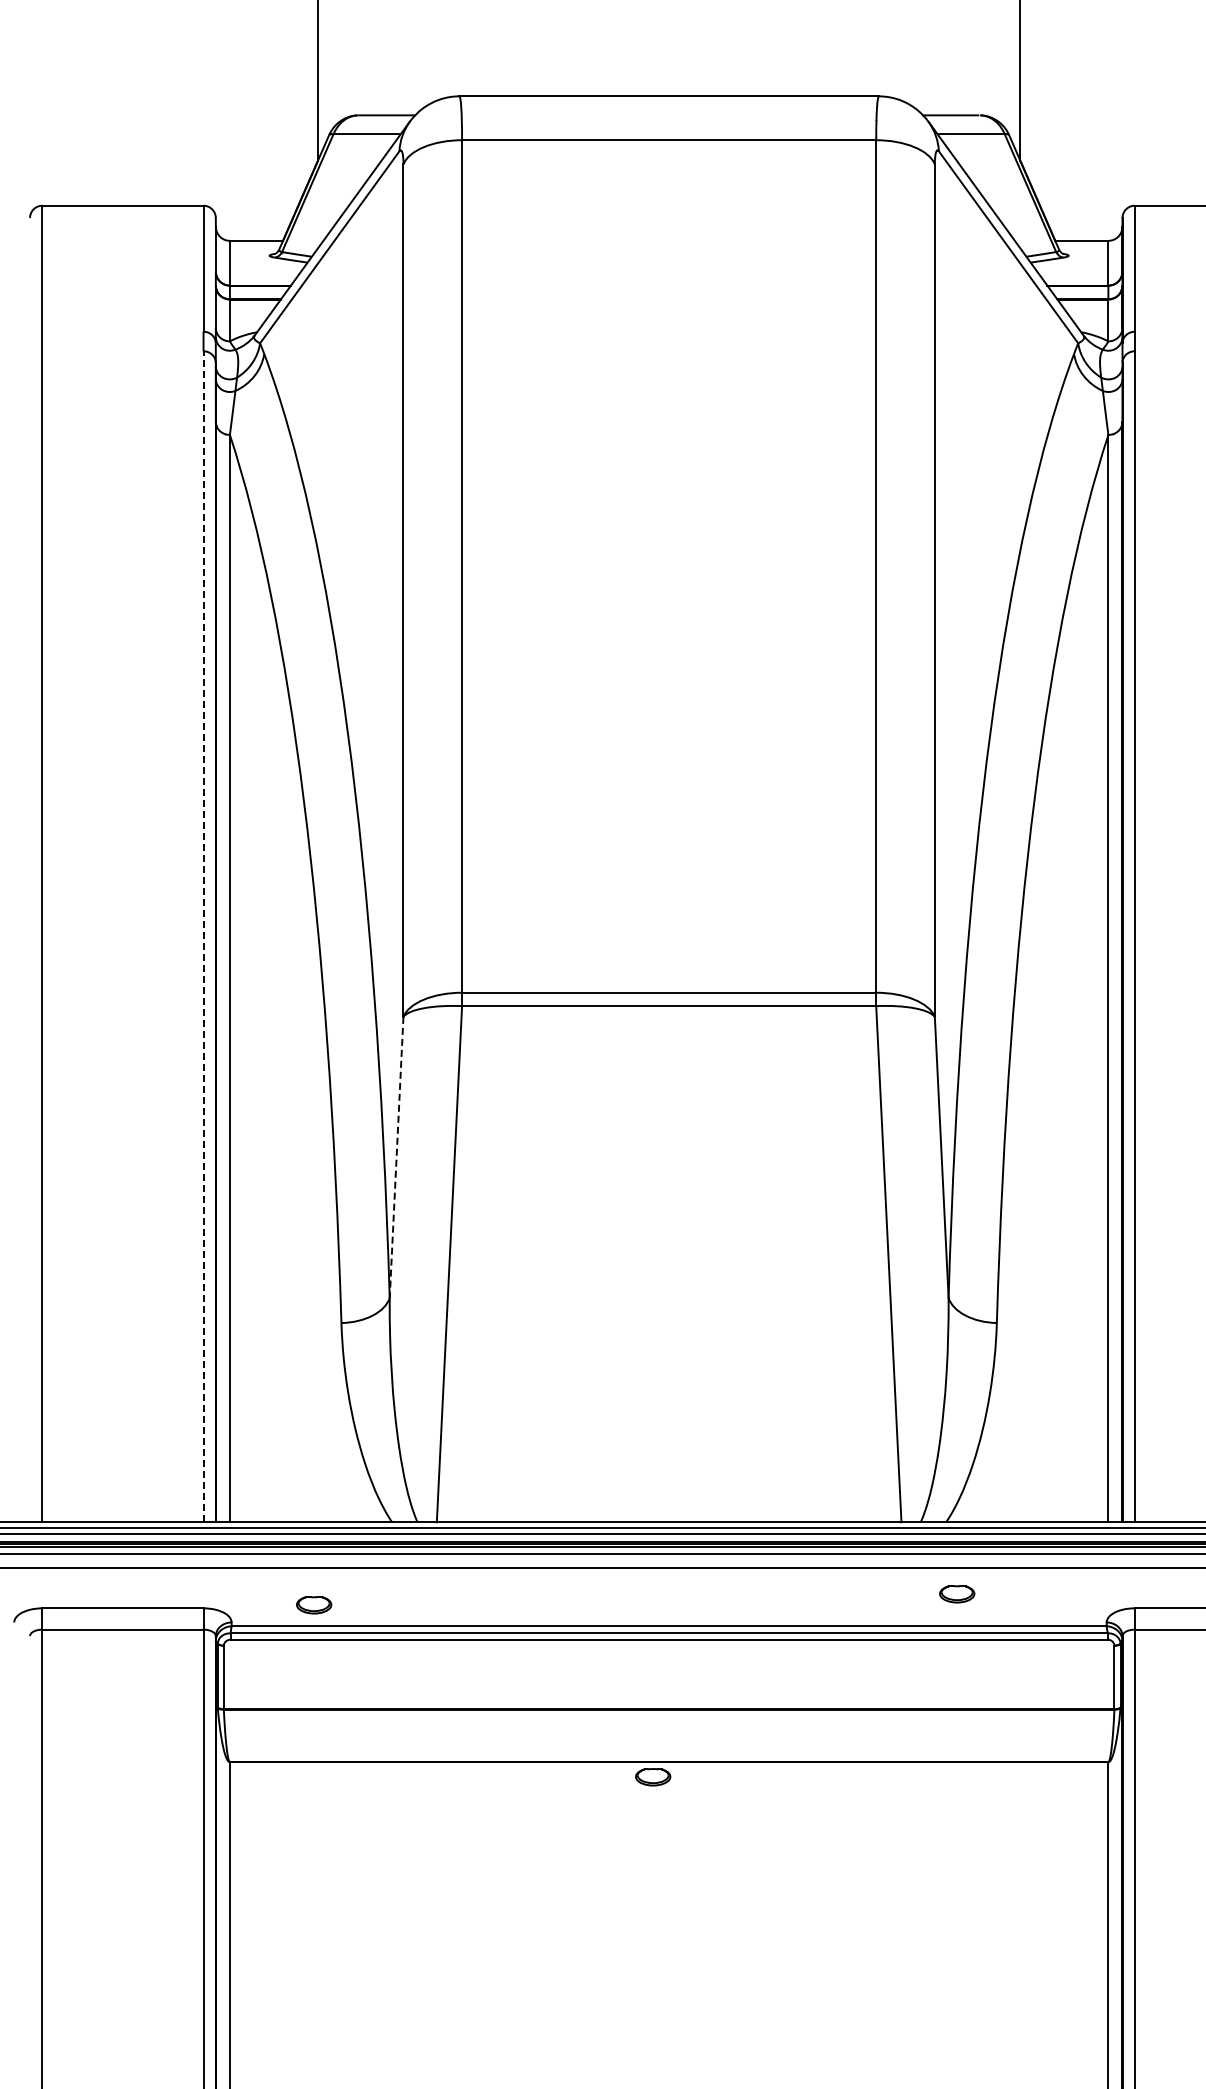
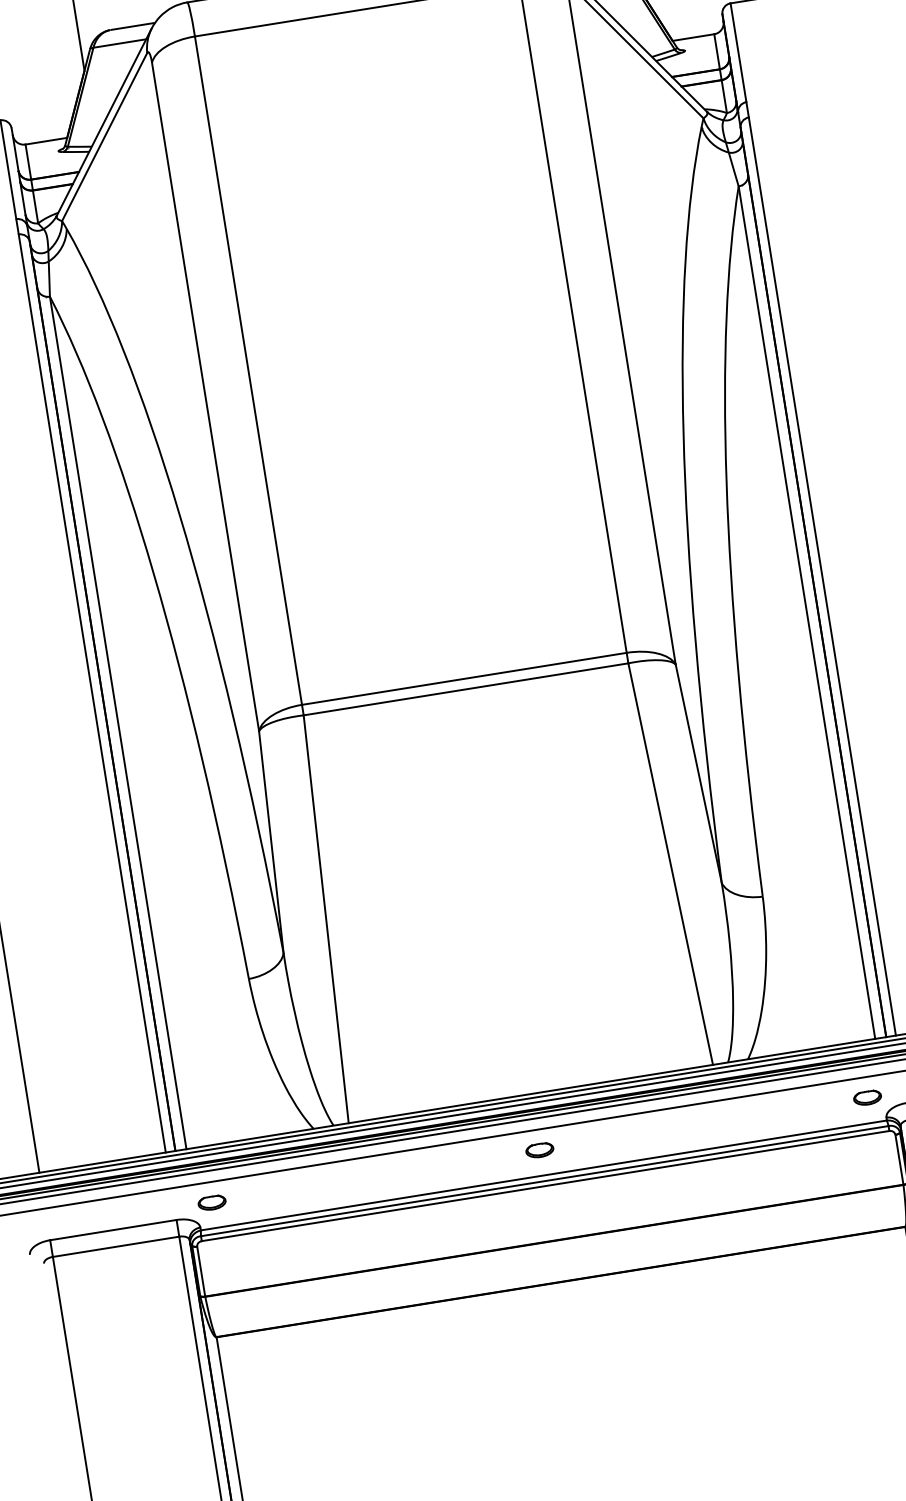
line: (203, 936) -> (92, 693), dashed -> solid
line: (396, 1157) -> (271, 842), dashed -> solid
part: (957, 1594) -> (867, 1098), moved
part: (314, 1605) -> (212, 1203), moved
part: (653, 1777) -> (540, 1150), moved

